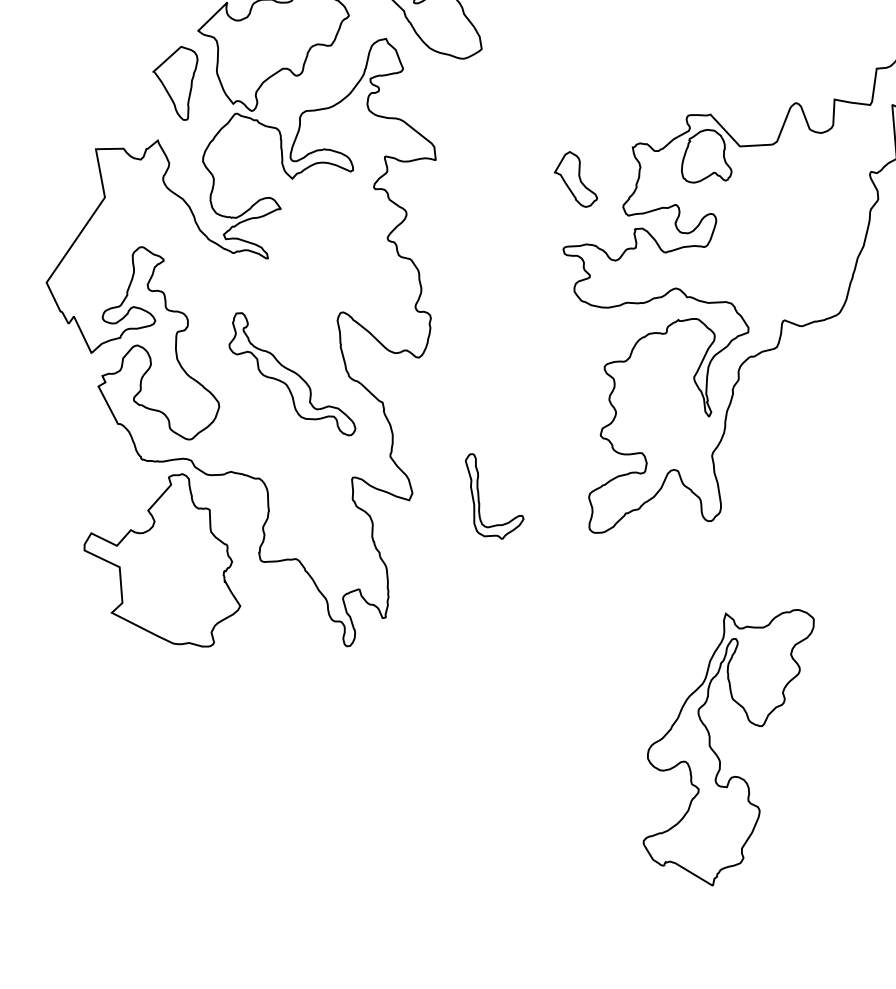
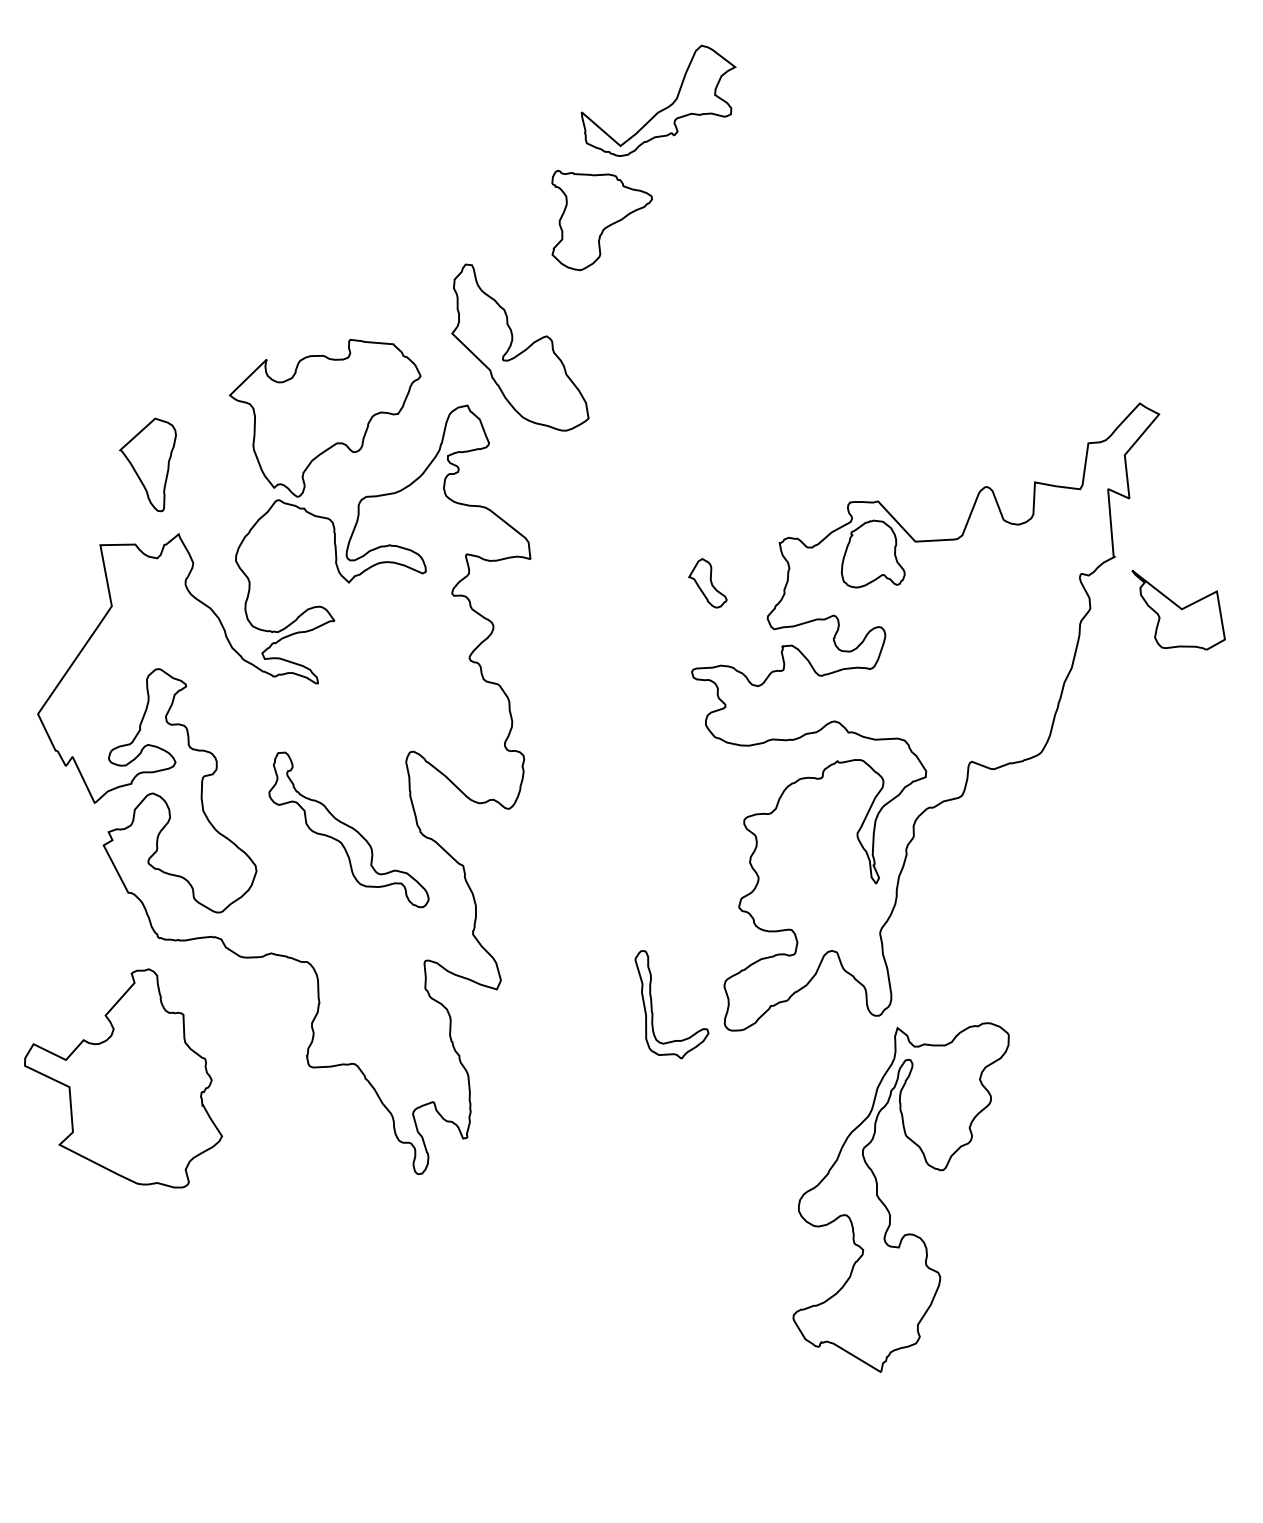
part: (175, 83) -> (147, 464), moved
part: (575, 178) -> (707, 582), size x0.7
part: (479, 496) -> (652, 1004), moved
part: (162, 560) -> (123, 1078), moved
part: (717, 755) -> (887, 1207), moved

